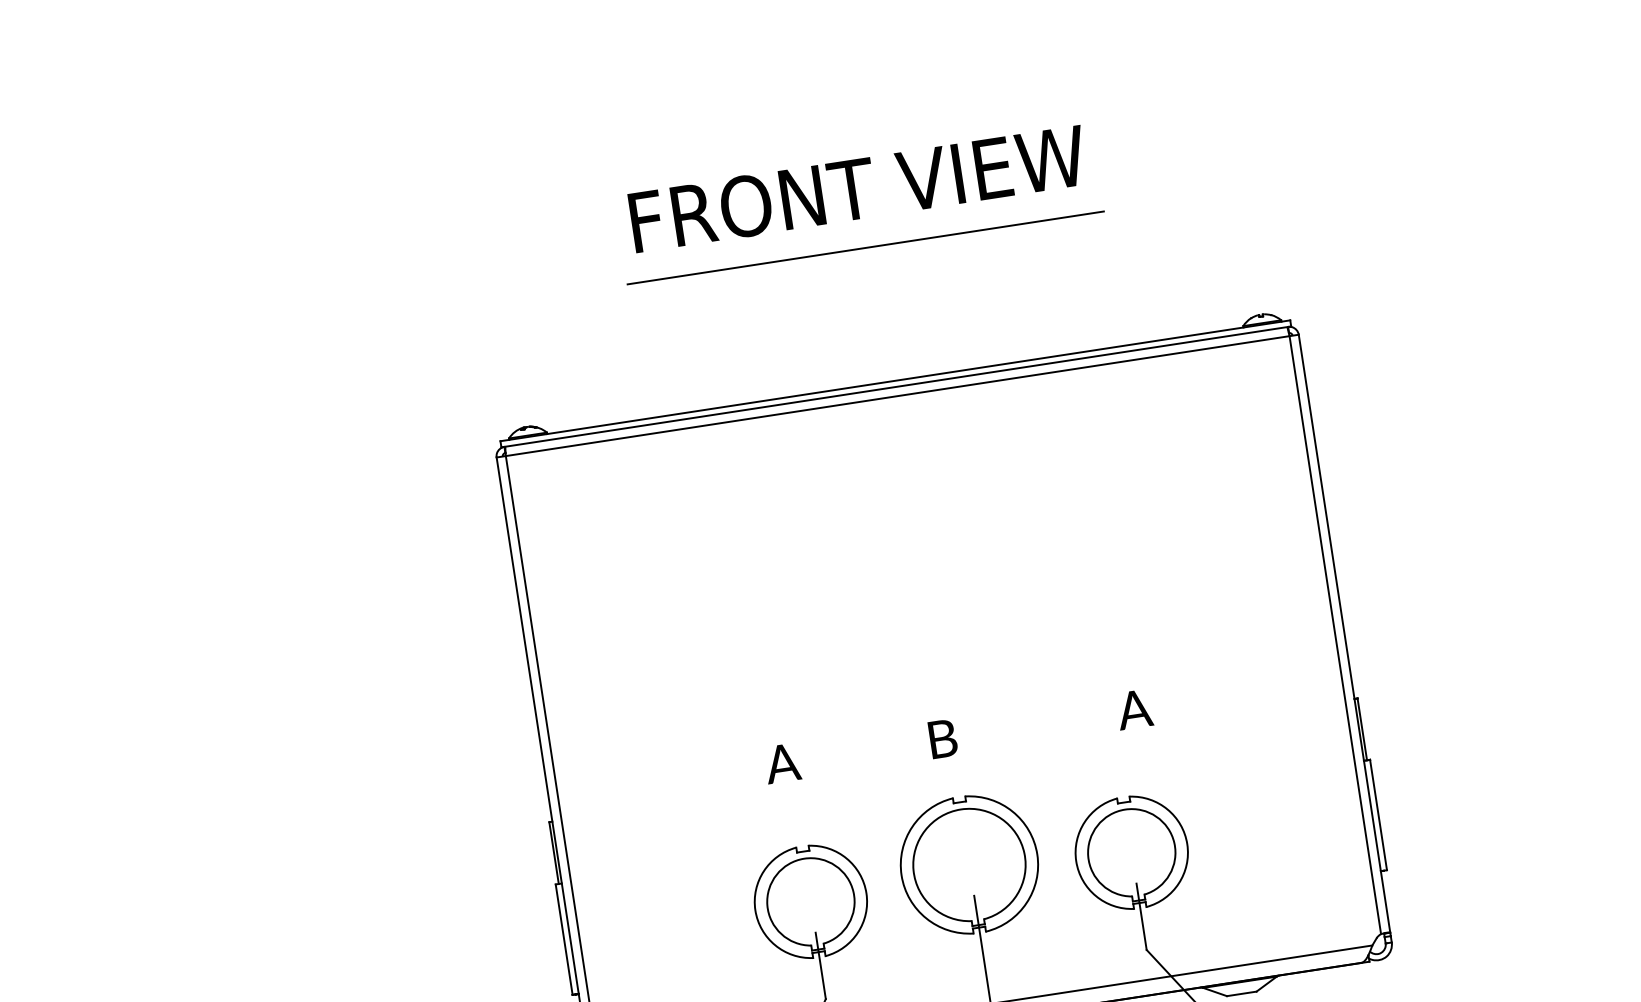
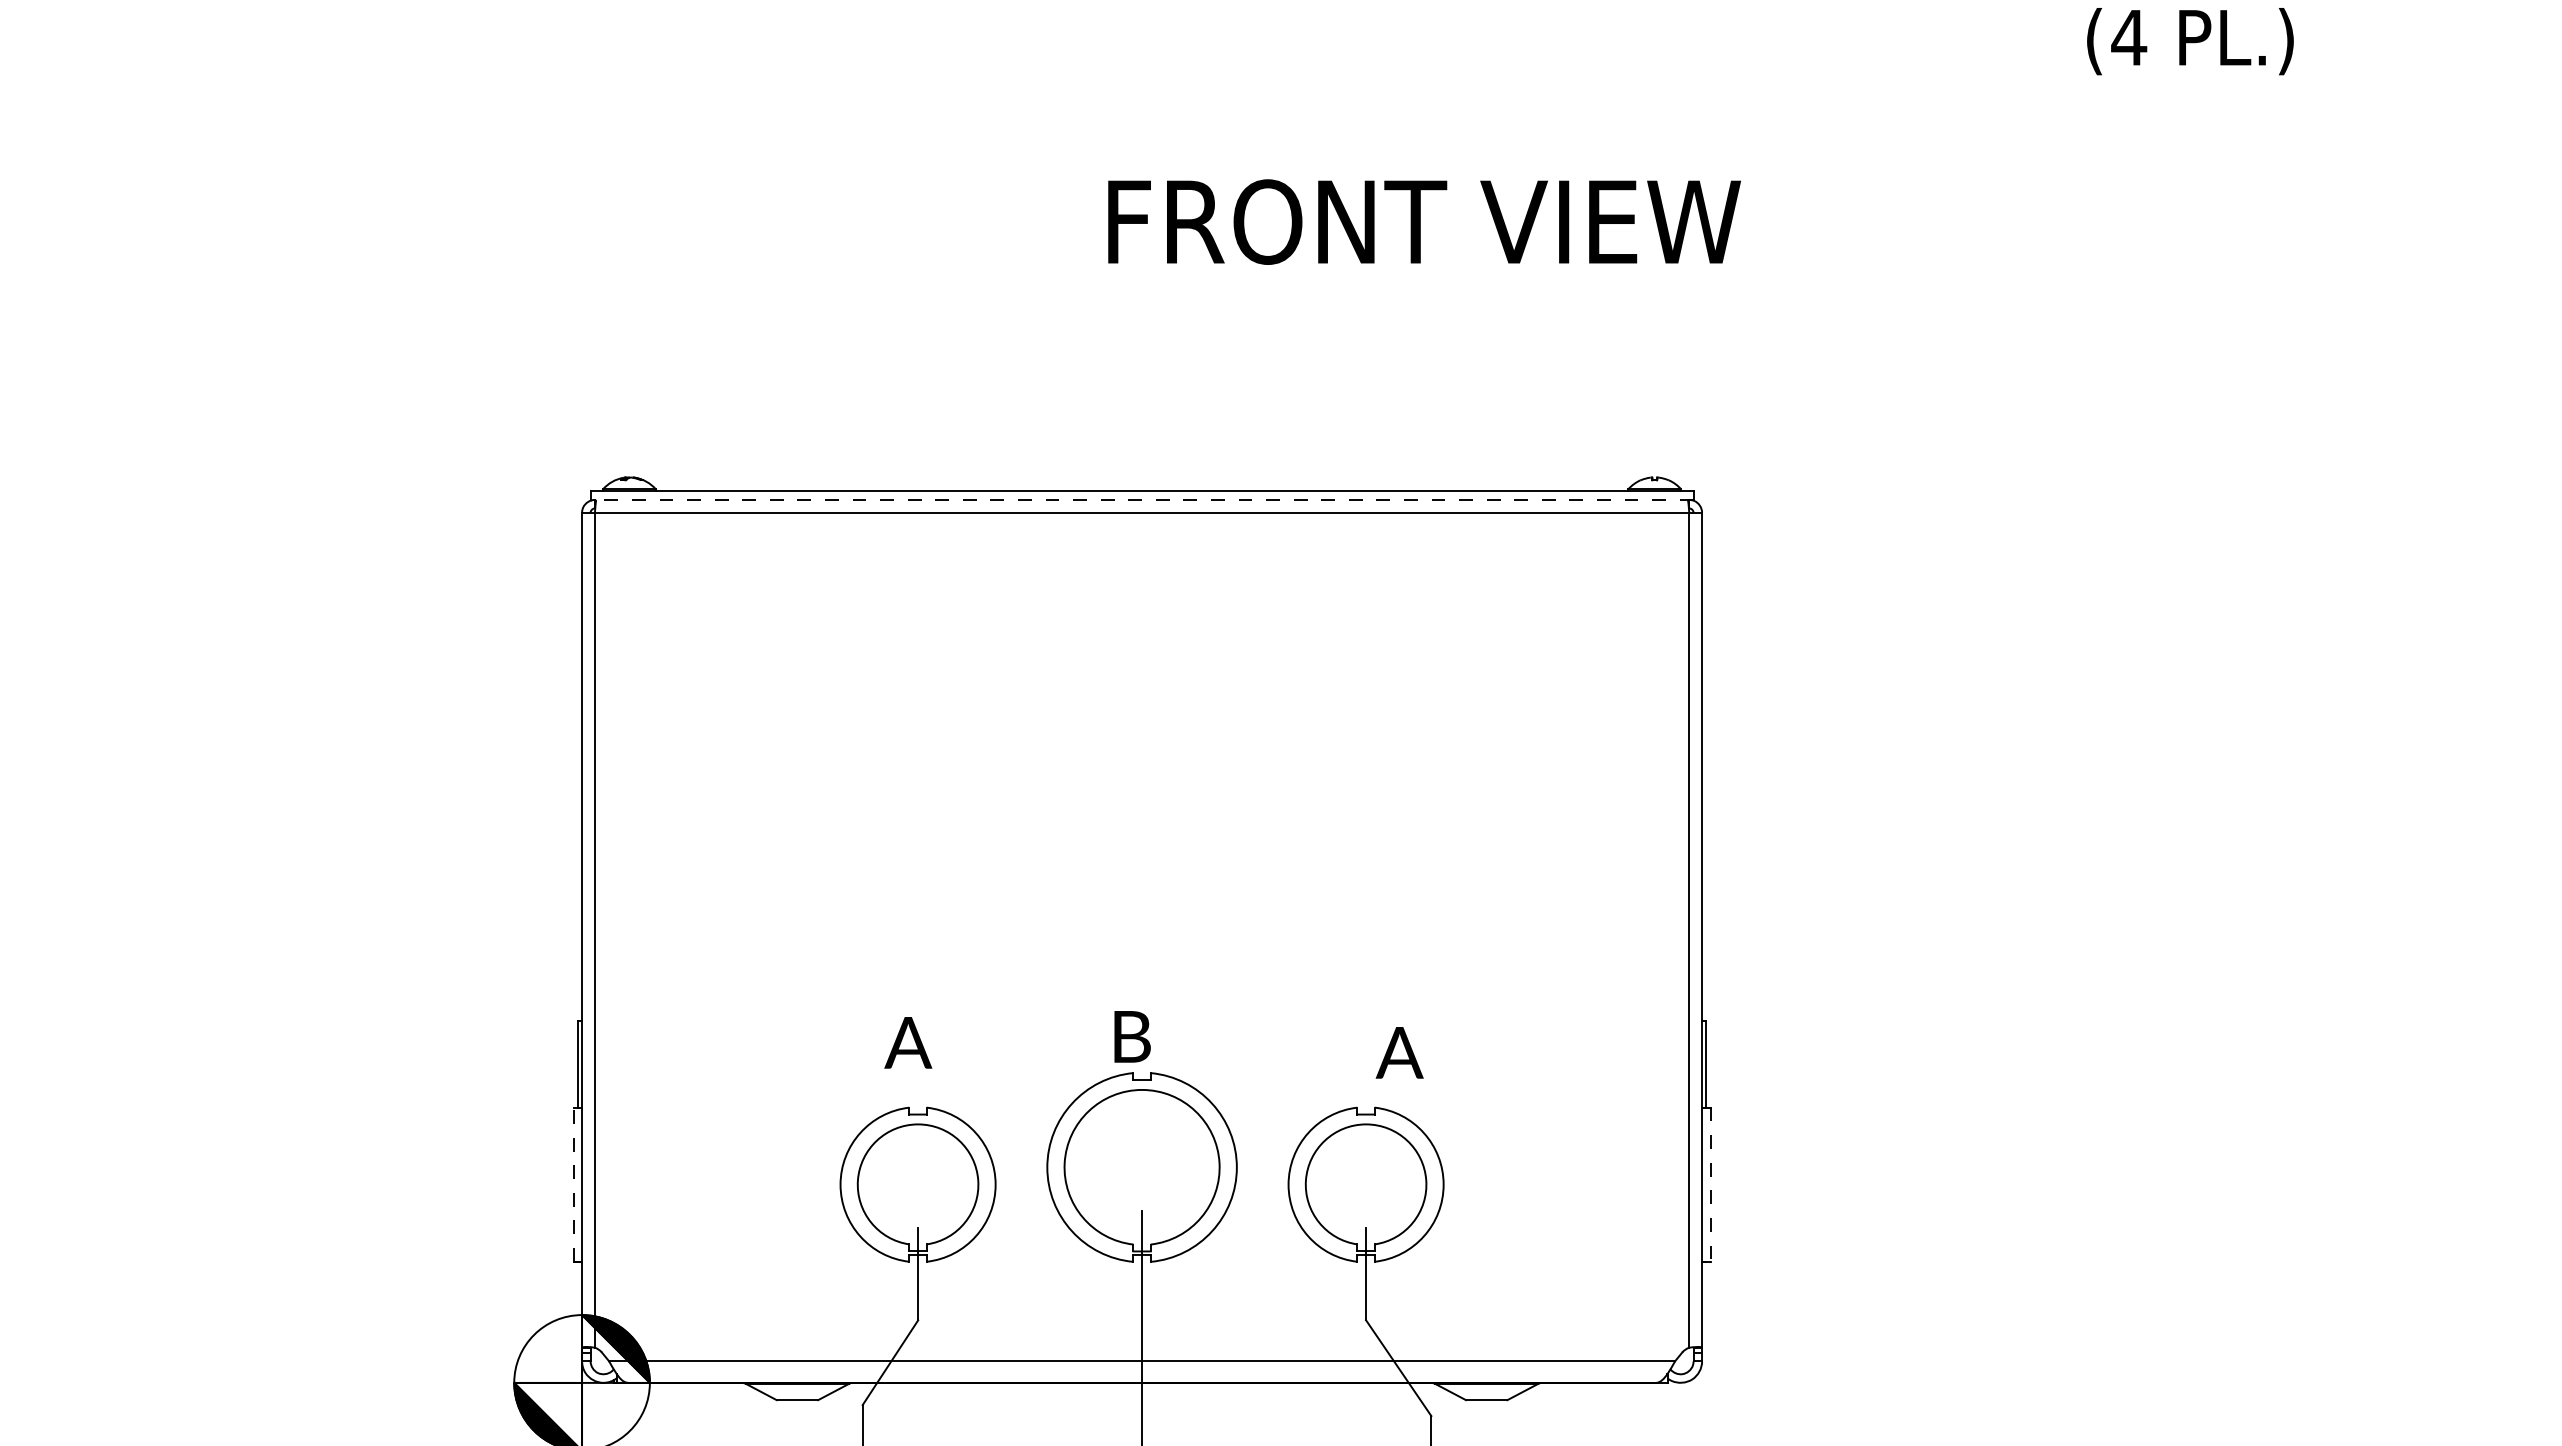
text: (858, 188) -> (1424, 221), moved
line: (865, 247) -> (1128, 303), removed
line: (895, 386) -> (1141, 499), solid -> dashed
text: (1134, 709) -> (1399, 1052), moved
text: (943, 738) -> (1132, 1036), moved
text: (782, 763) -> (908, 1042), moved
line: (1378, 815) -> (1710, 1185), solid -> dashed
line: (564, 939) -> (573, 1184), solid -> dashed

